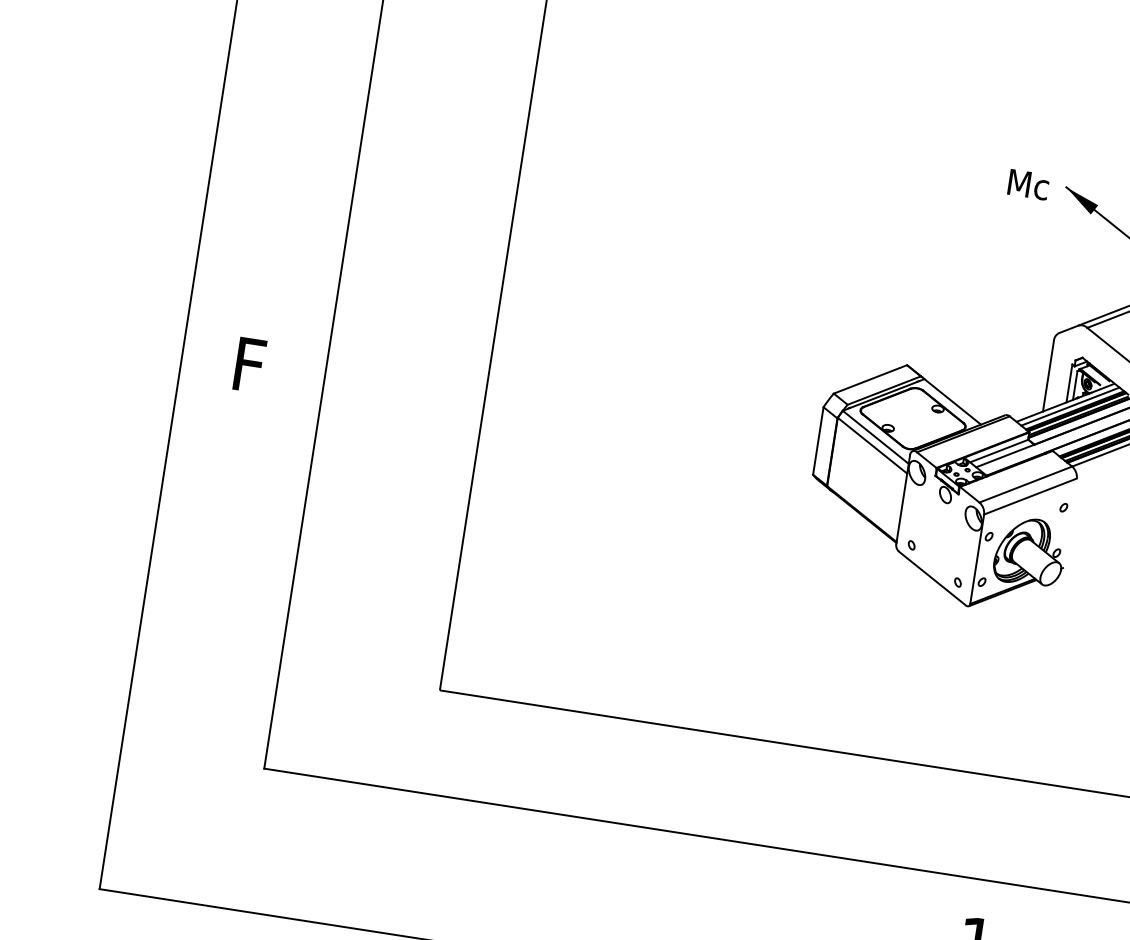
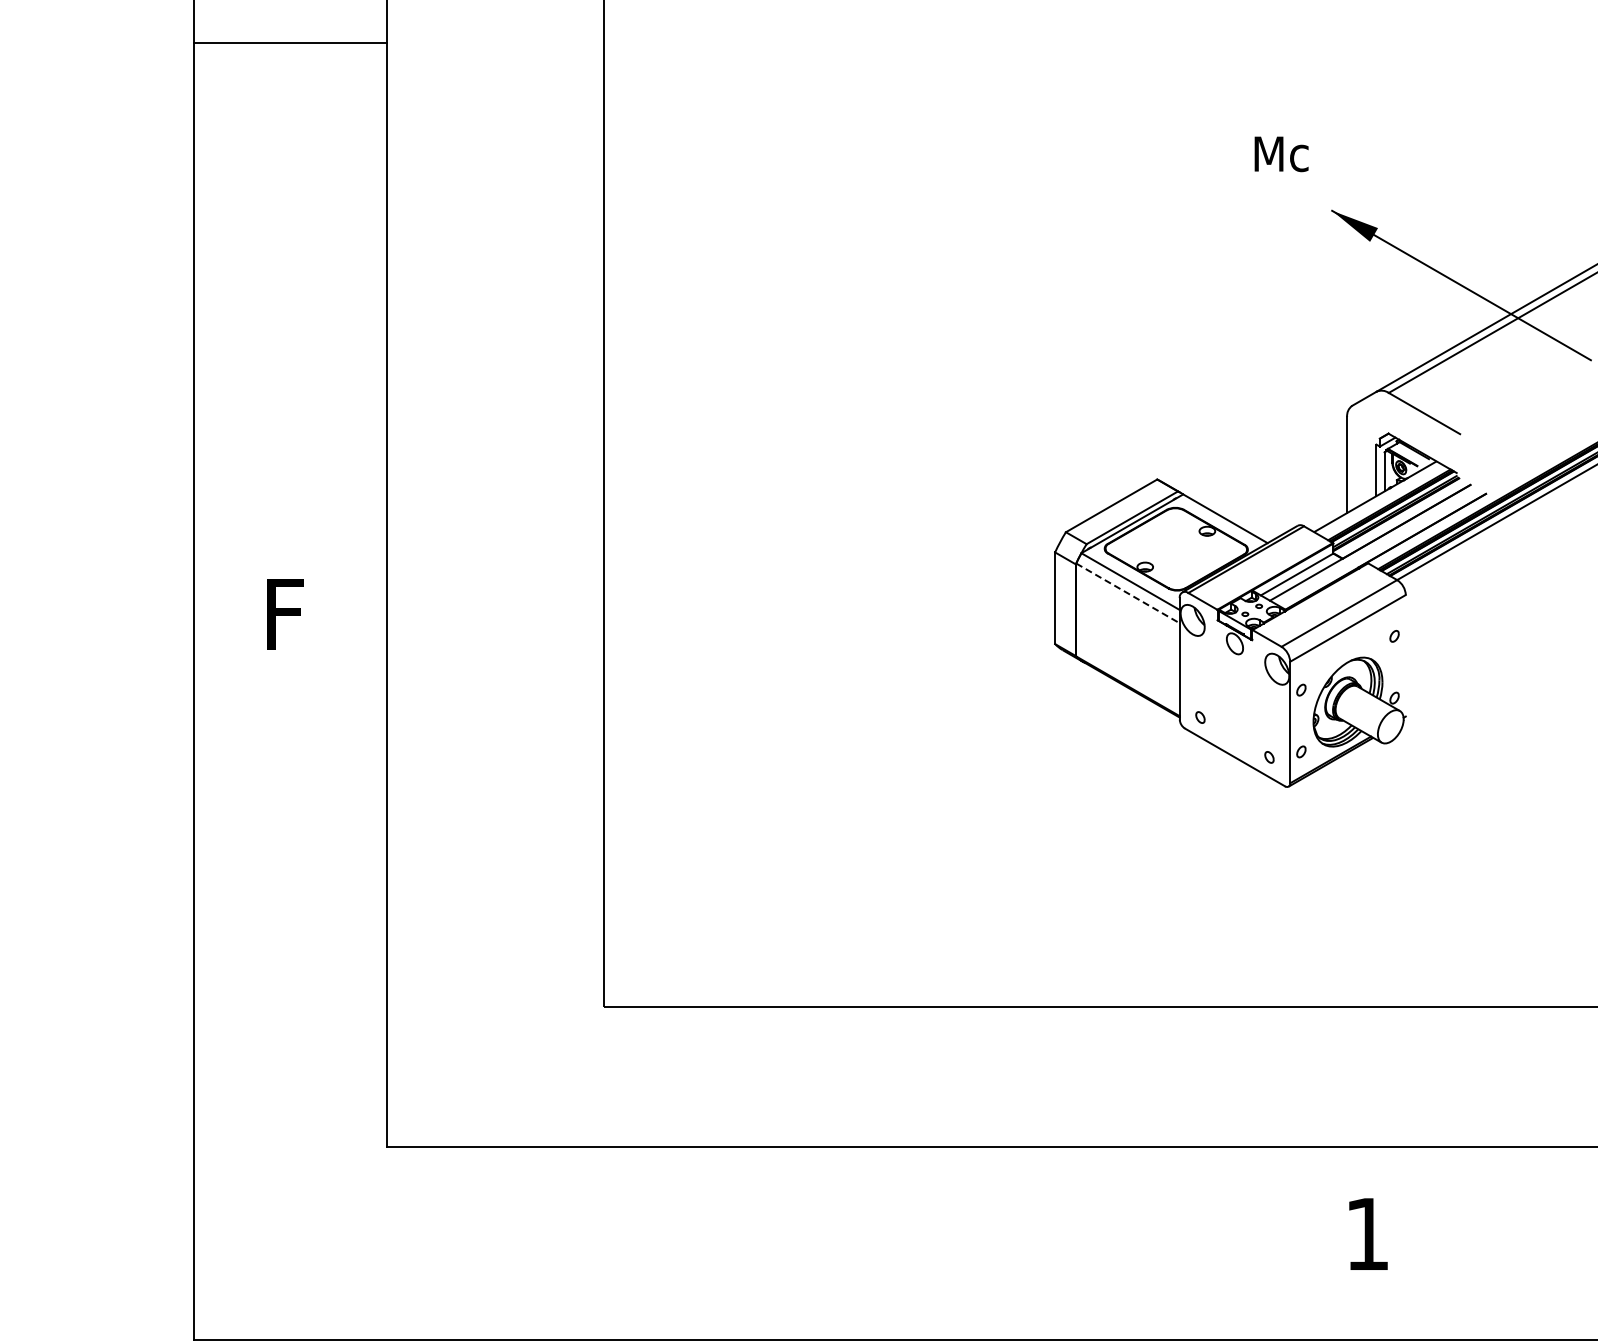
text: (1028, 185) -> (1281, 154), moved
line: (1070, 406) -> (1382, 500), removed
line: (872, 445) -> (1128, 593), solid -> dashed

